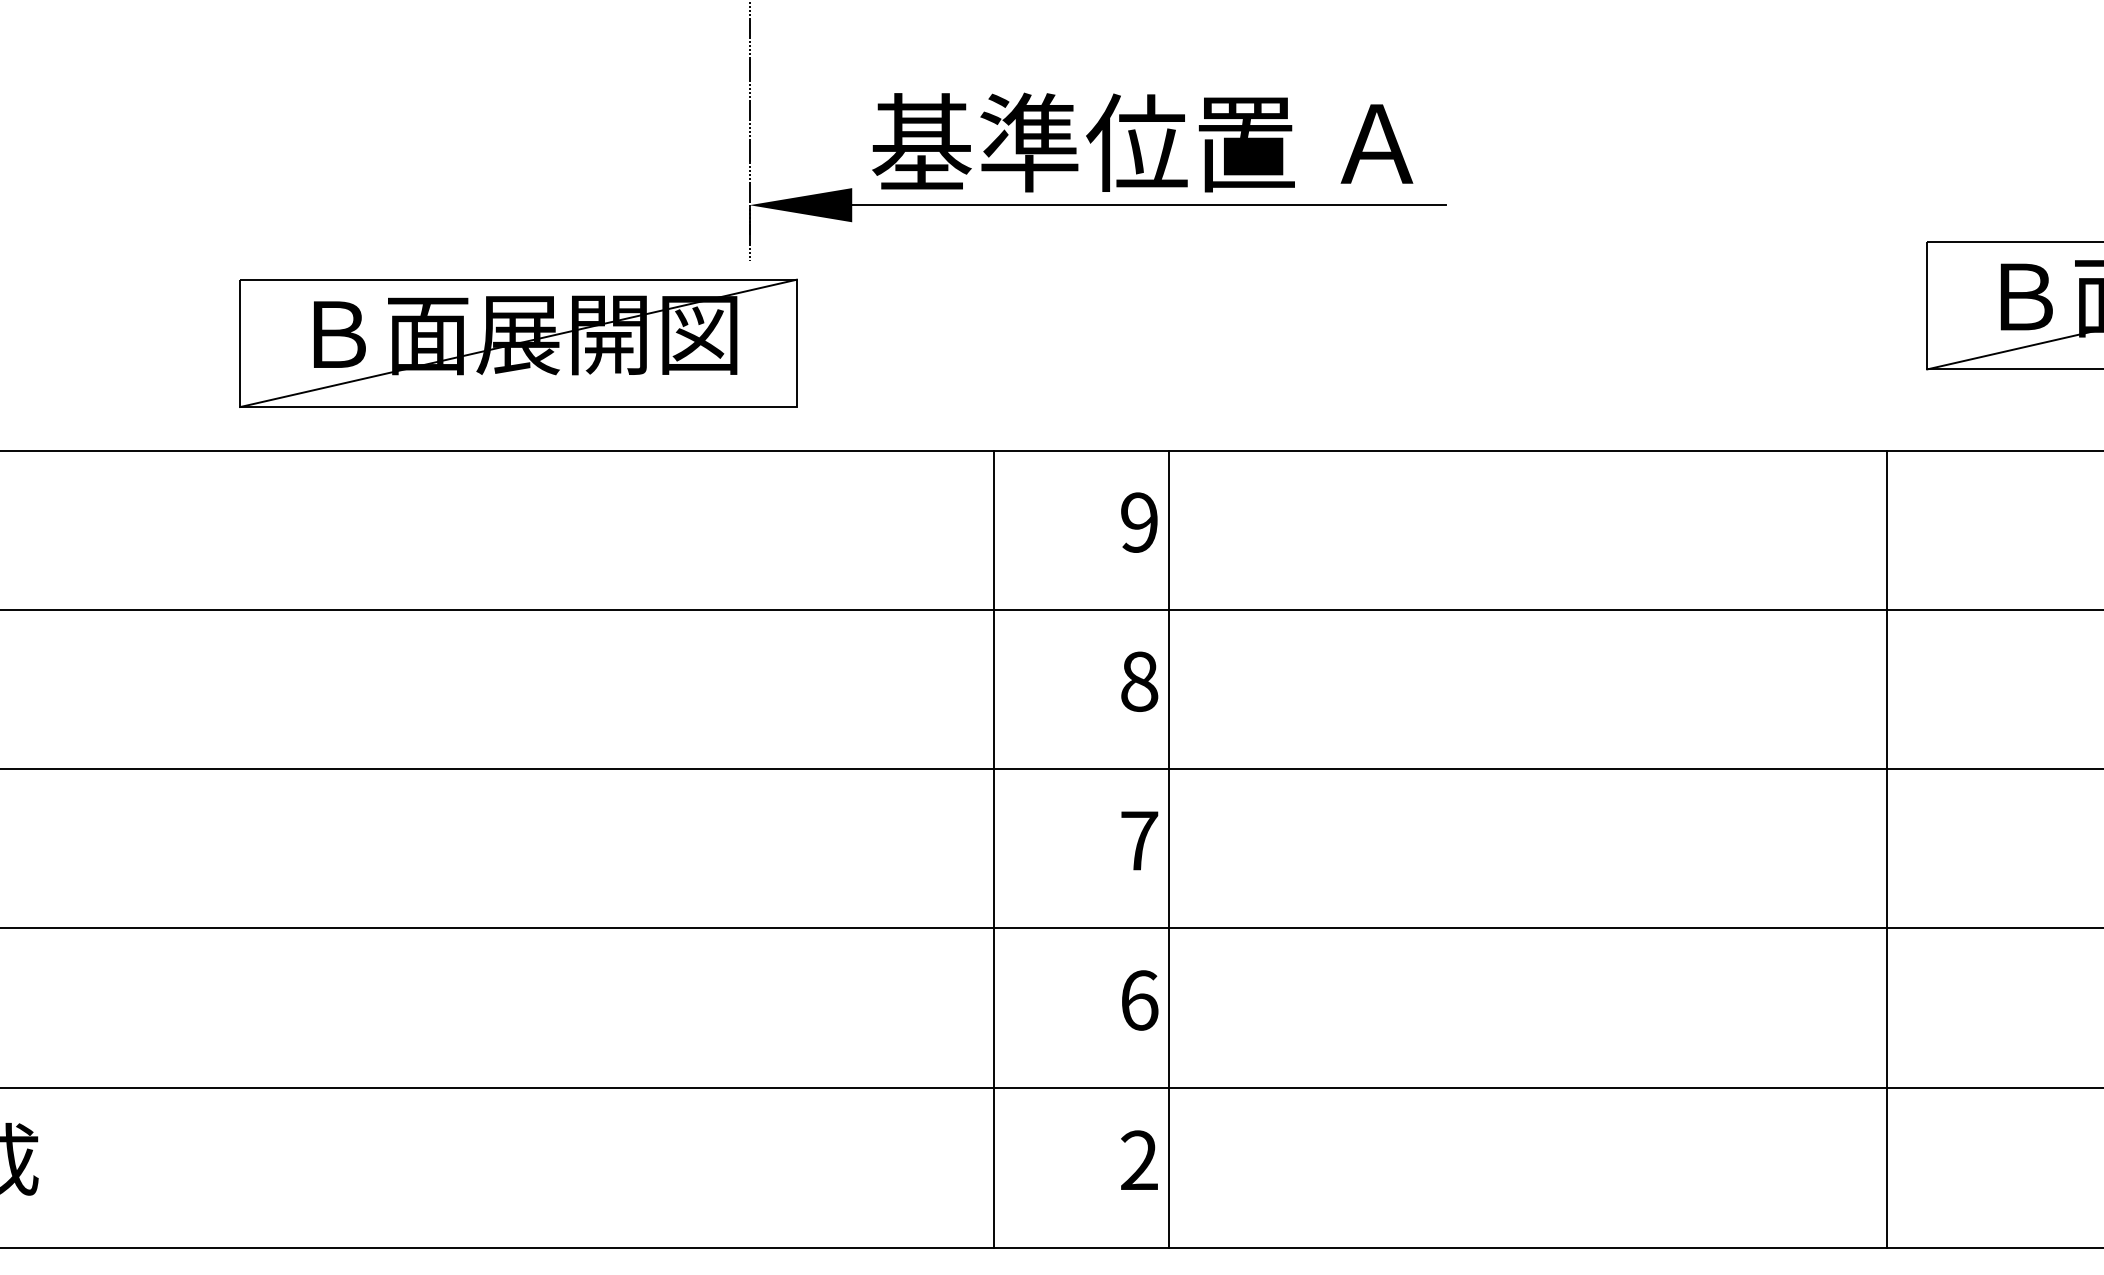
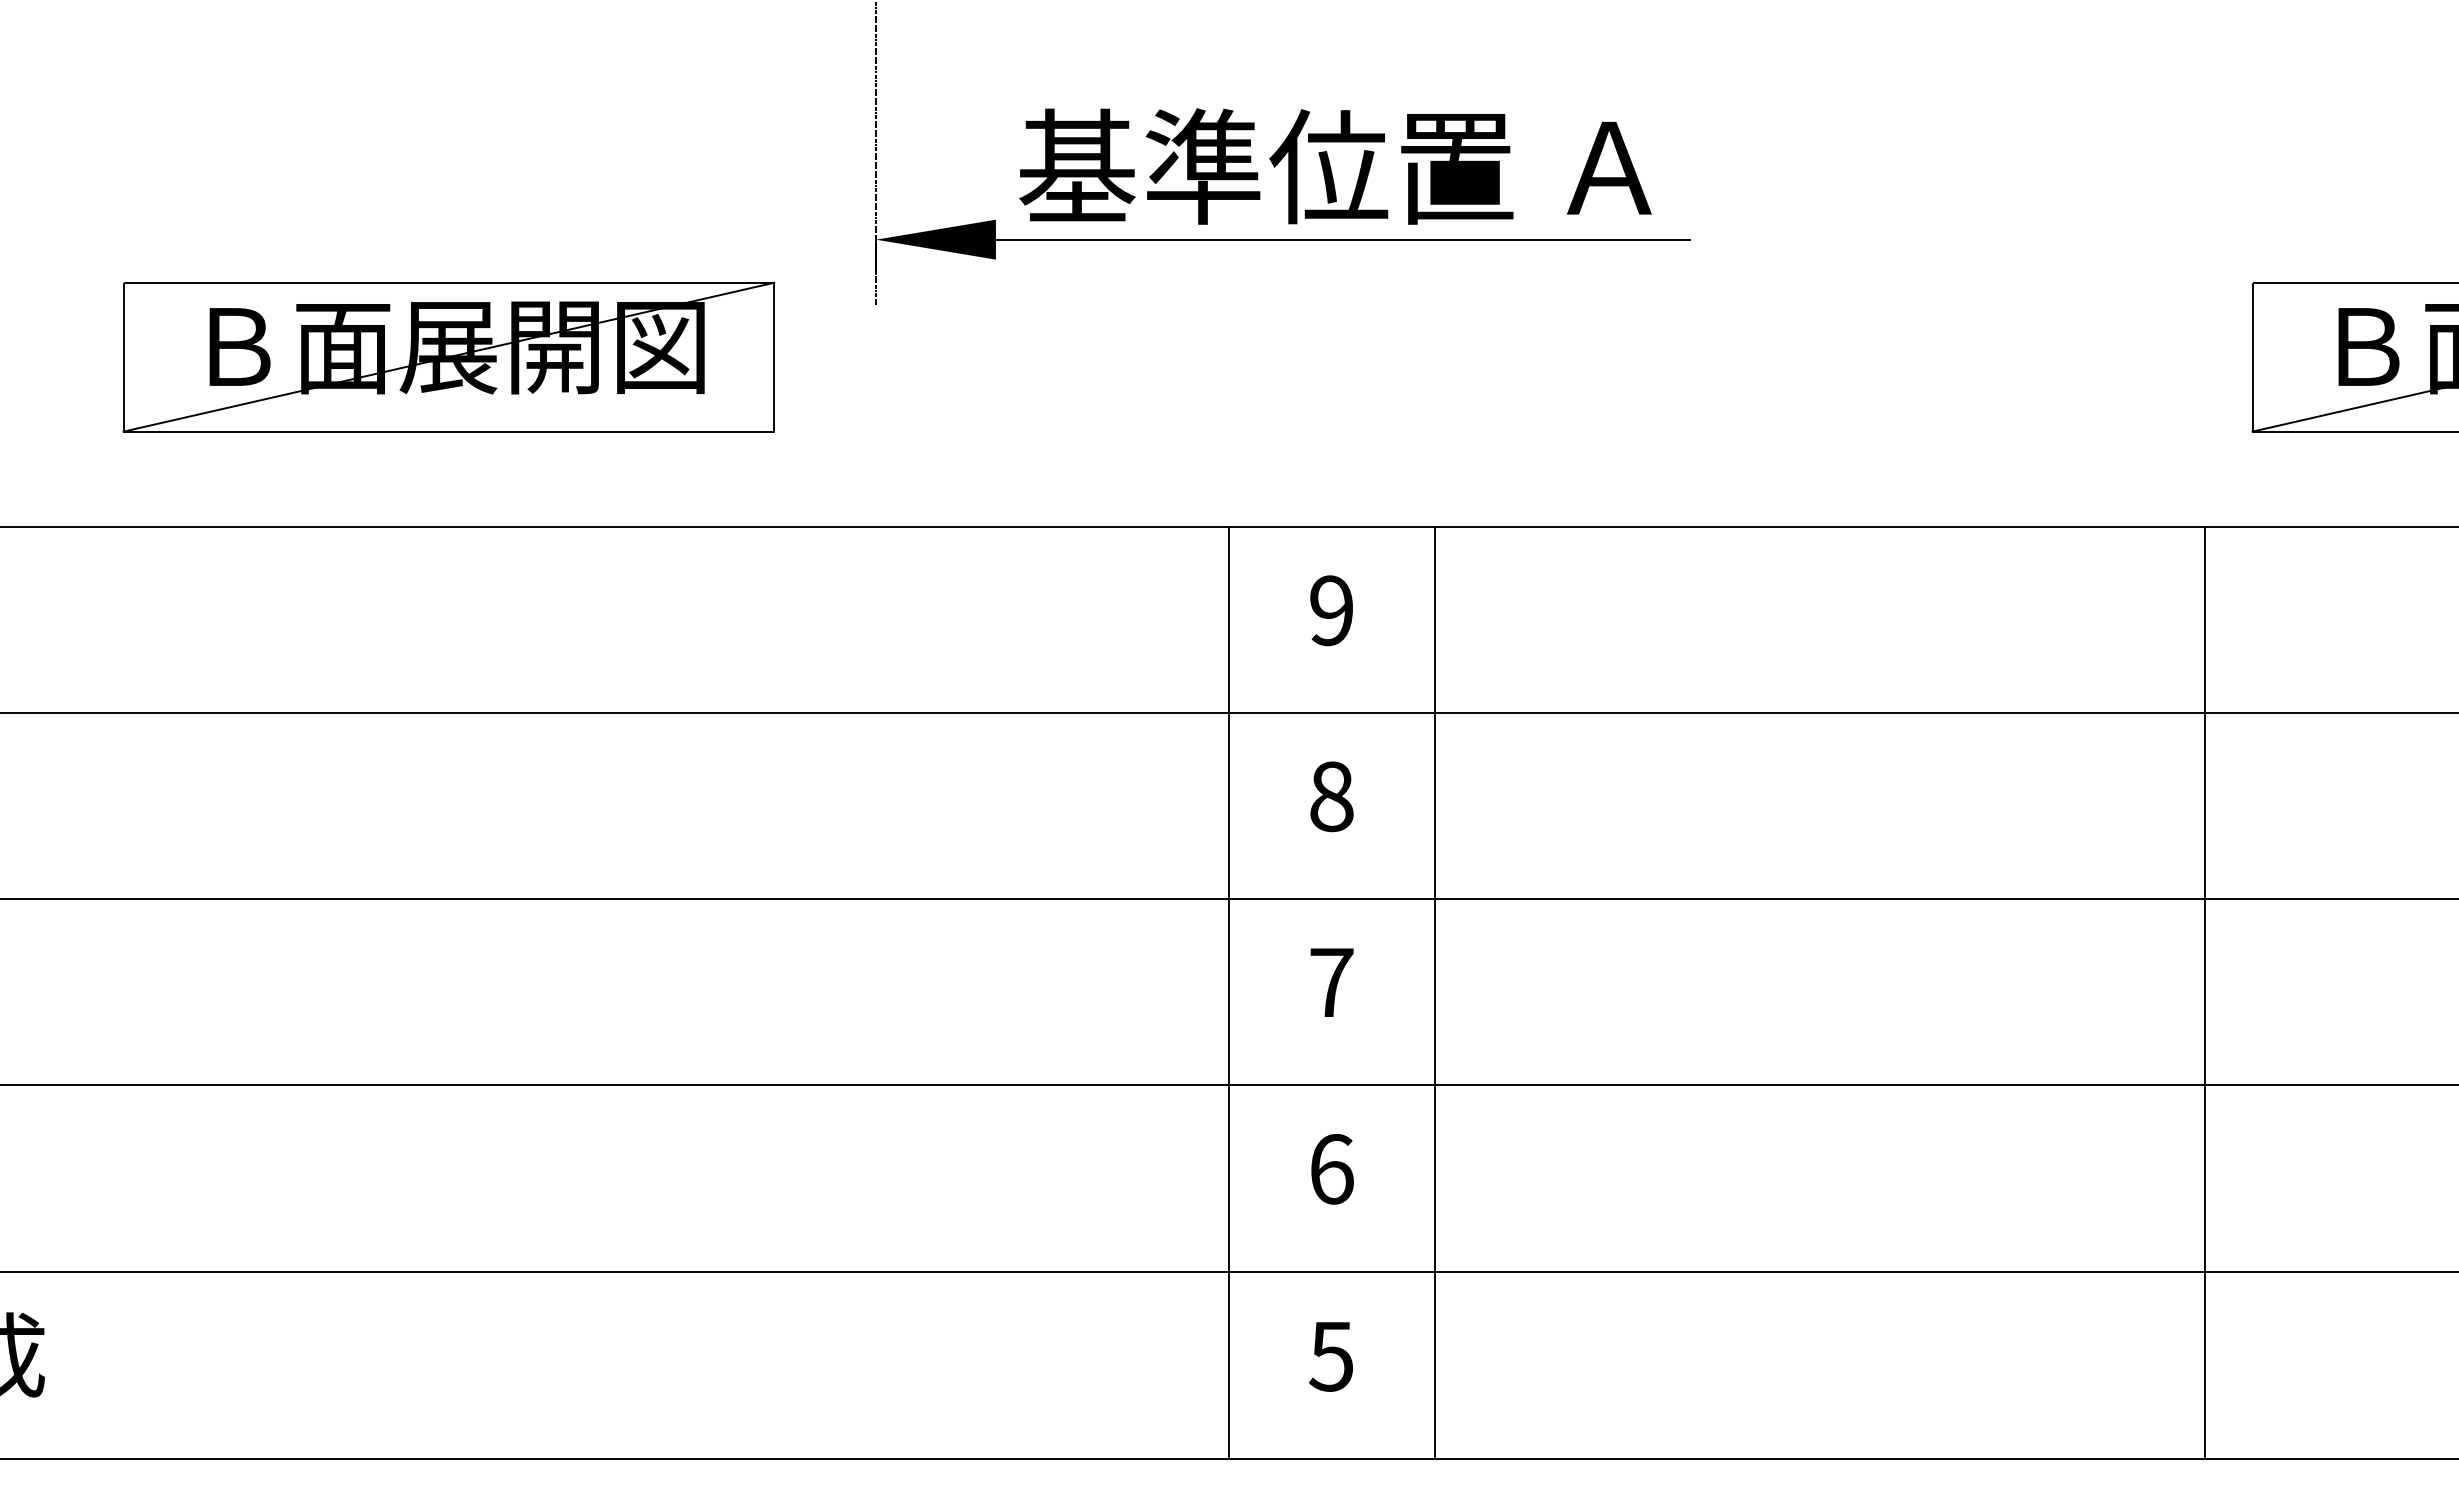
part: (518, 342) -> (448, 356), moved
line: (993, 849) -> (1228, 992), moved
line: (1169, 849) -> (1435, 992), moved
text: (1139, 1160) -> (1331, 1356), 2 -> 5

